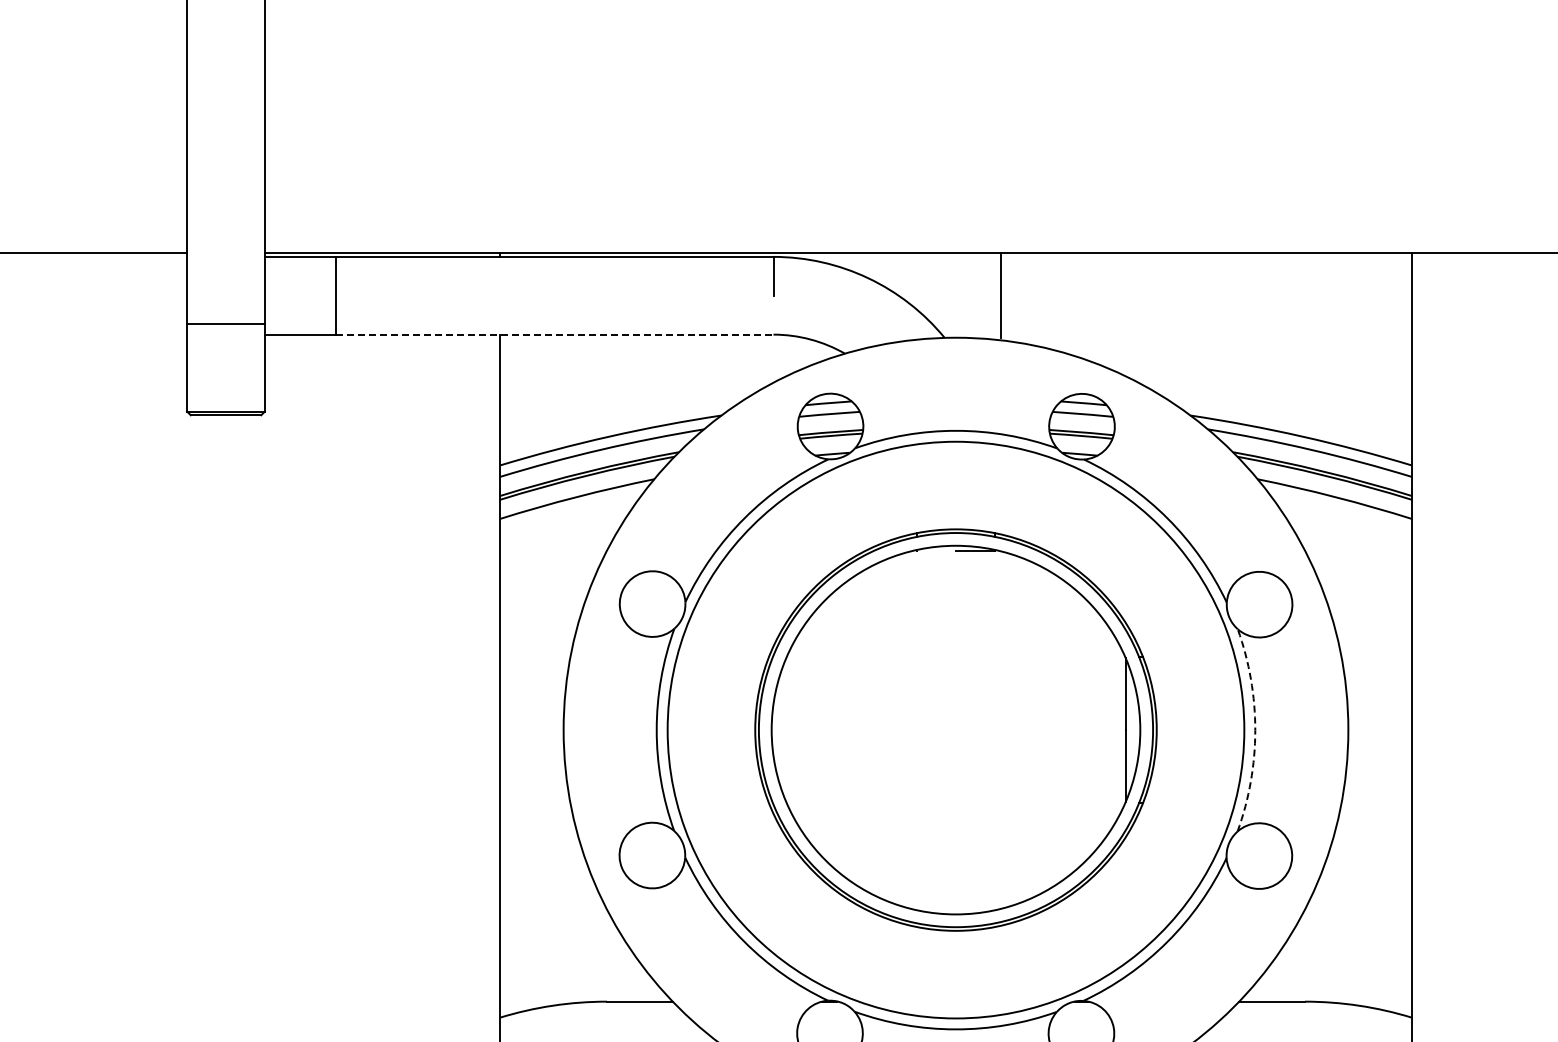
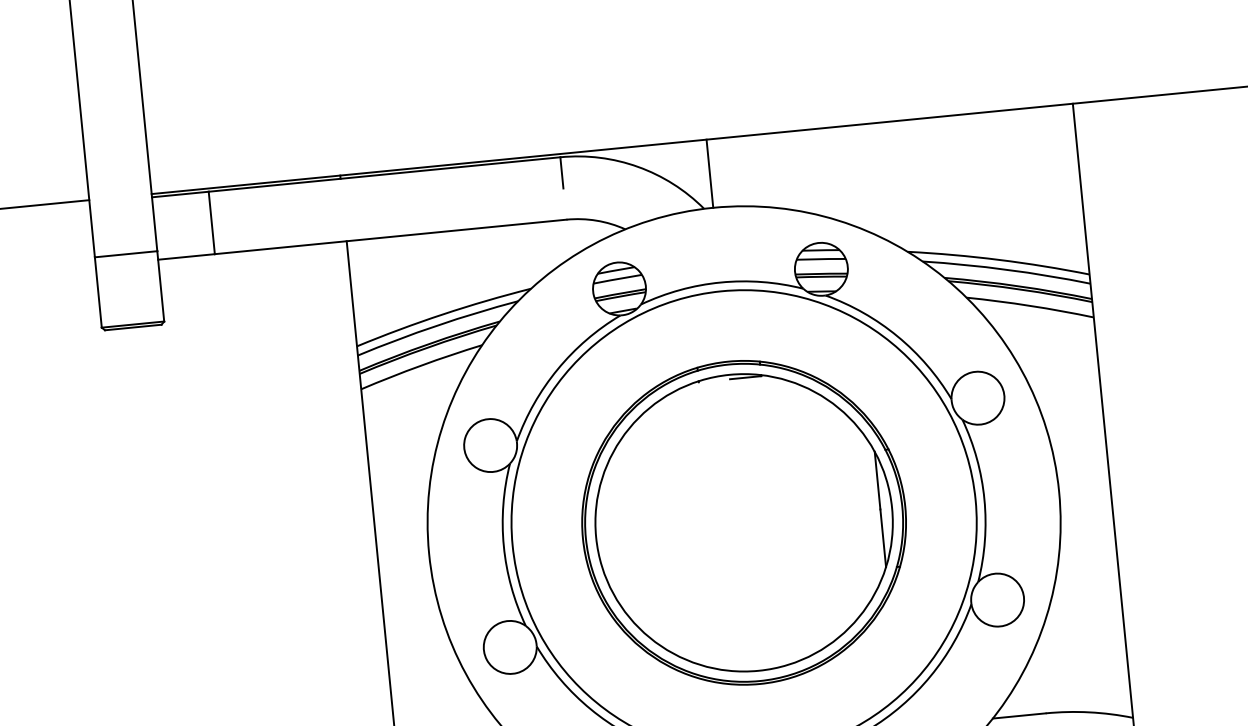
line: (1001, 294) -> (710, 173), moved
line: (554, 334) -> (390, 236), dashed -> solid
arc: (1255, 730) -> (984, 499), dashed -> solid

